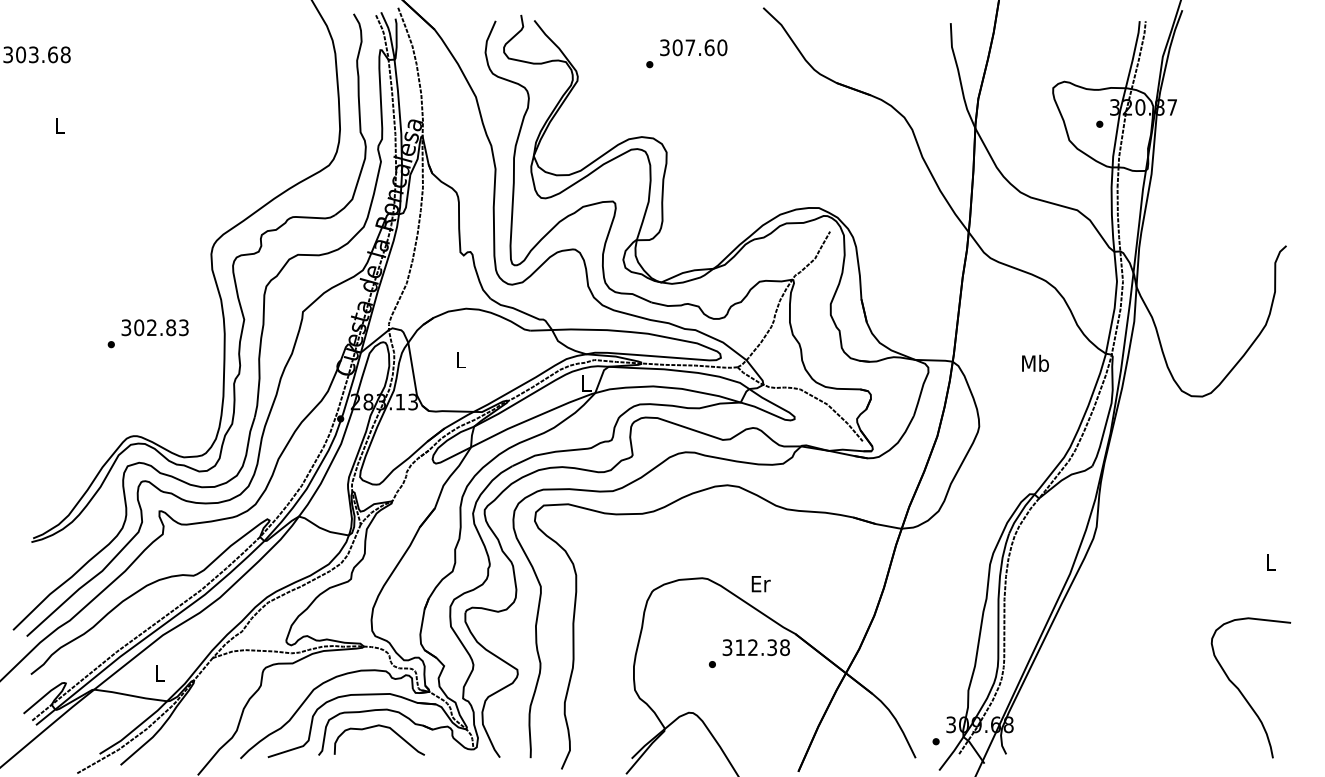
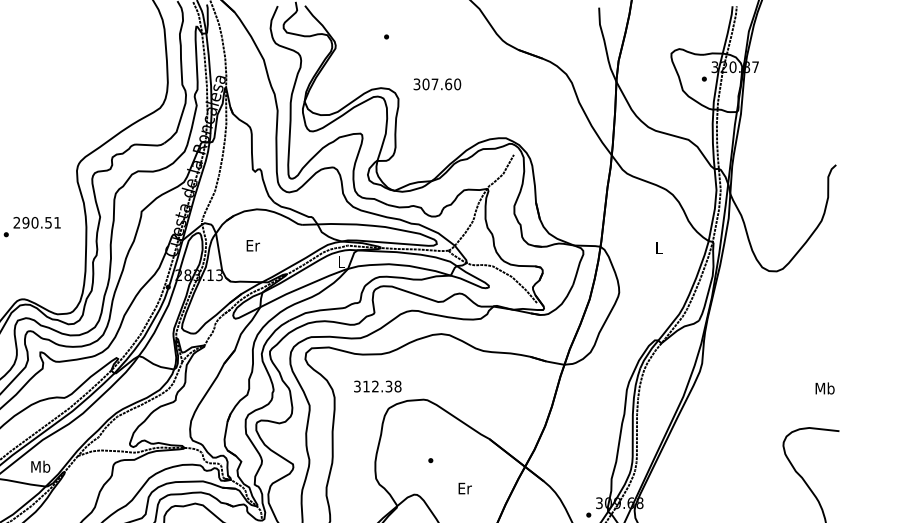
text: (693, 47) -> (437, 84), moved
text: (154, 327) -> (36, 222), 302.83 -> 290.51
text: (460, 360) -> (252, 245), L -> Er
text: (1035, 362) -> (658, 247), Mb -> L
text: (1270, 561) -> (824, 387), L -> Mb
text: (760, 584) -> (464, 488), moved
text: (755, 647) -> (377, 386), moved
text: (159, 672) -> (40, 466), L -> Mb

